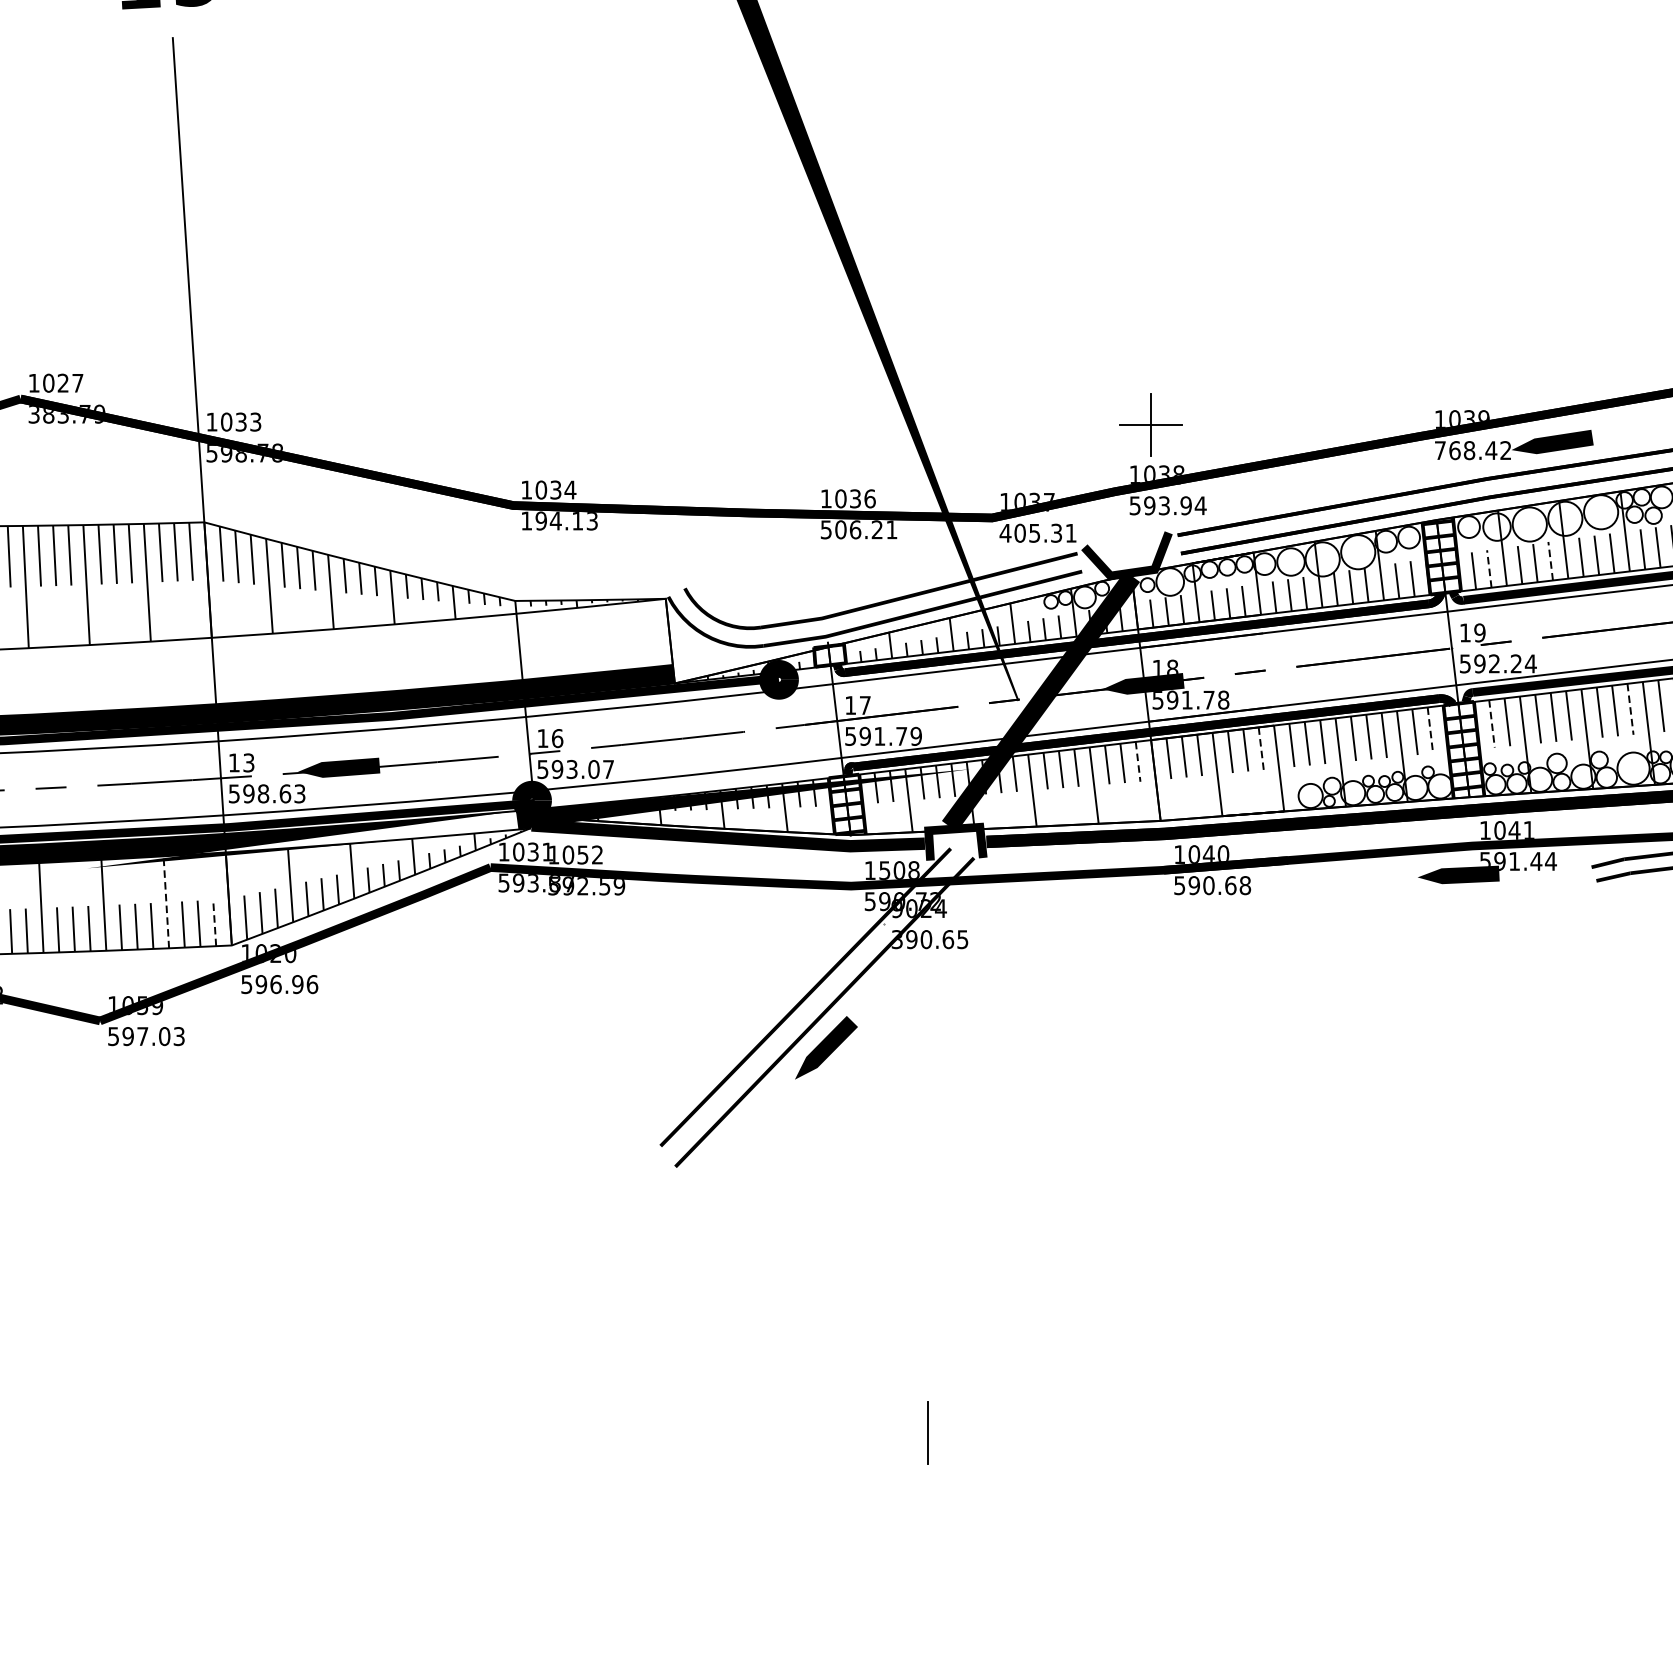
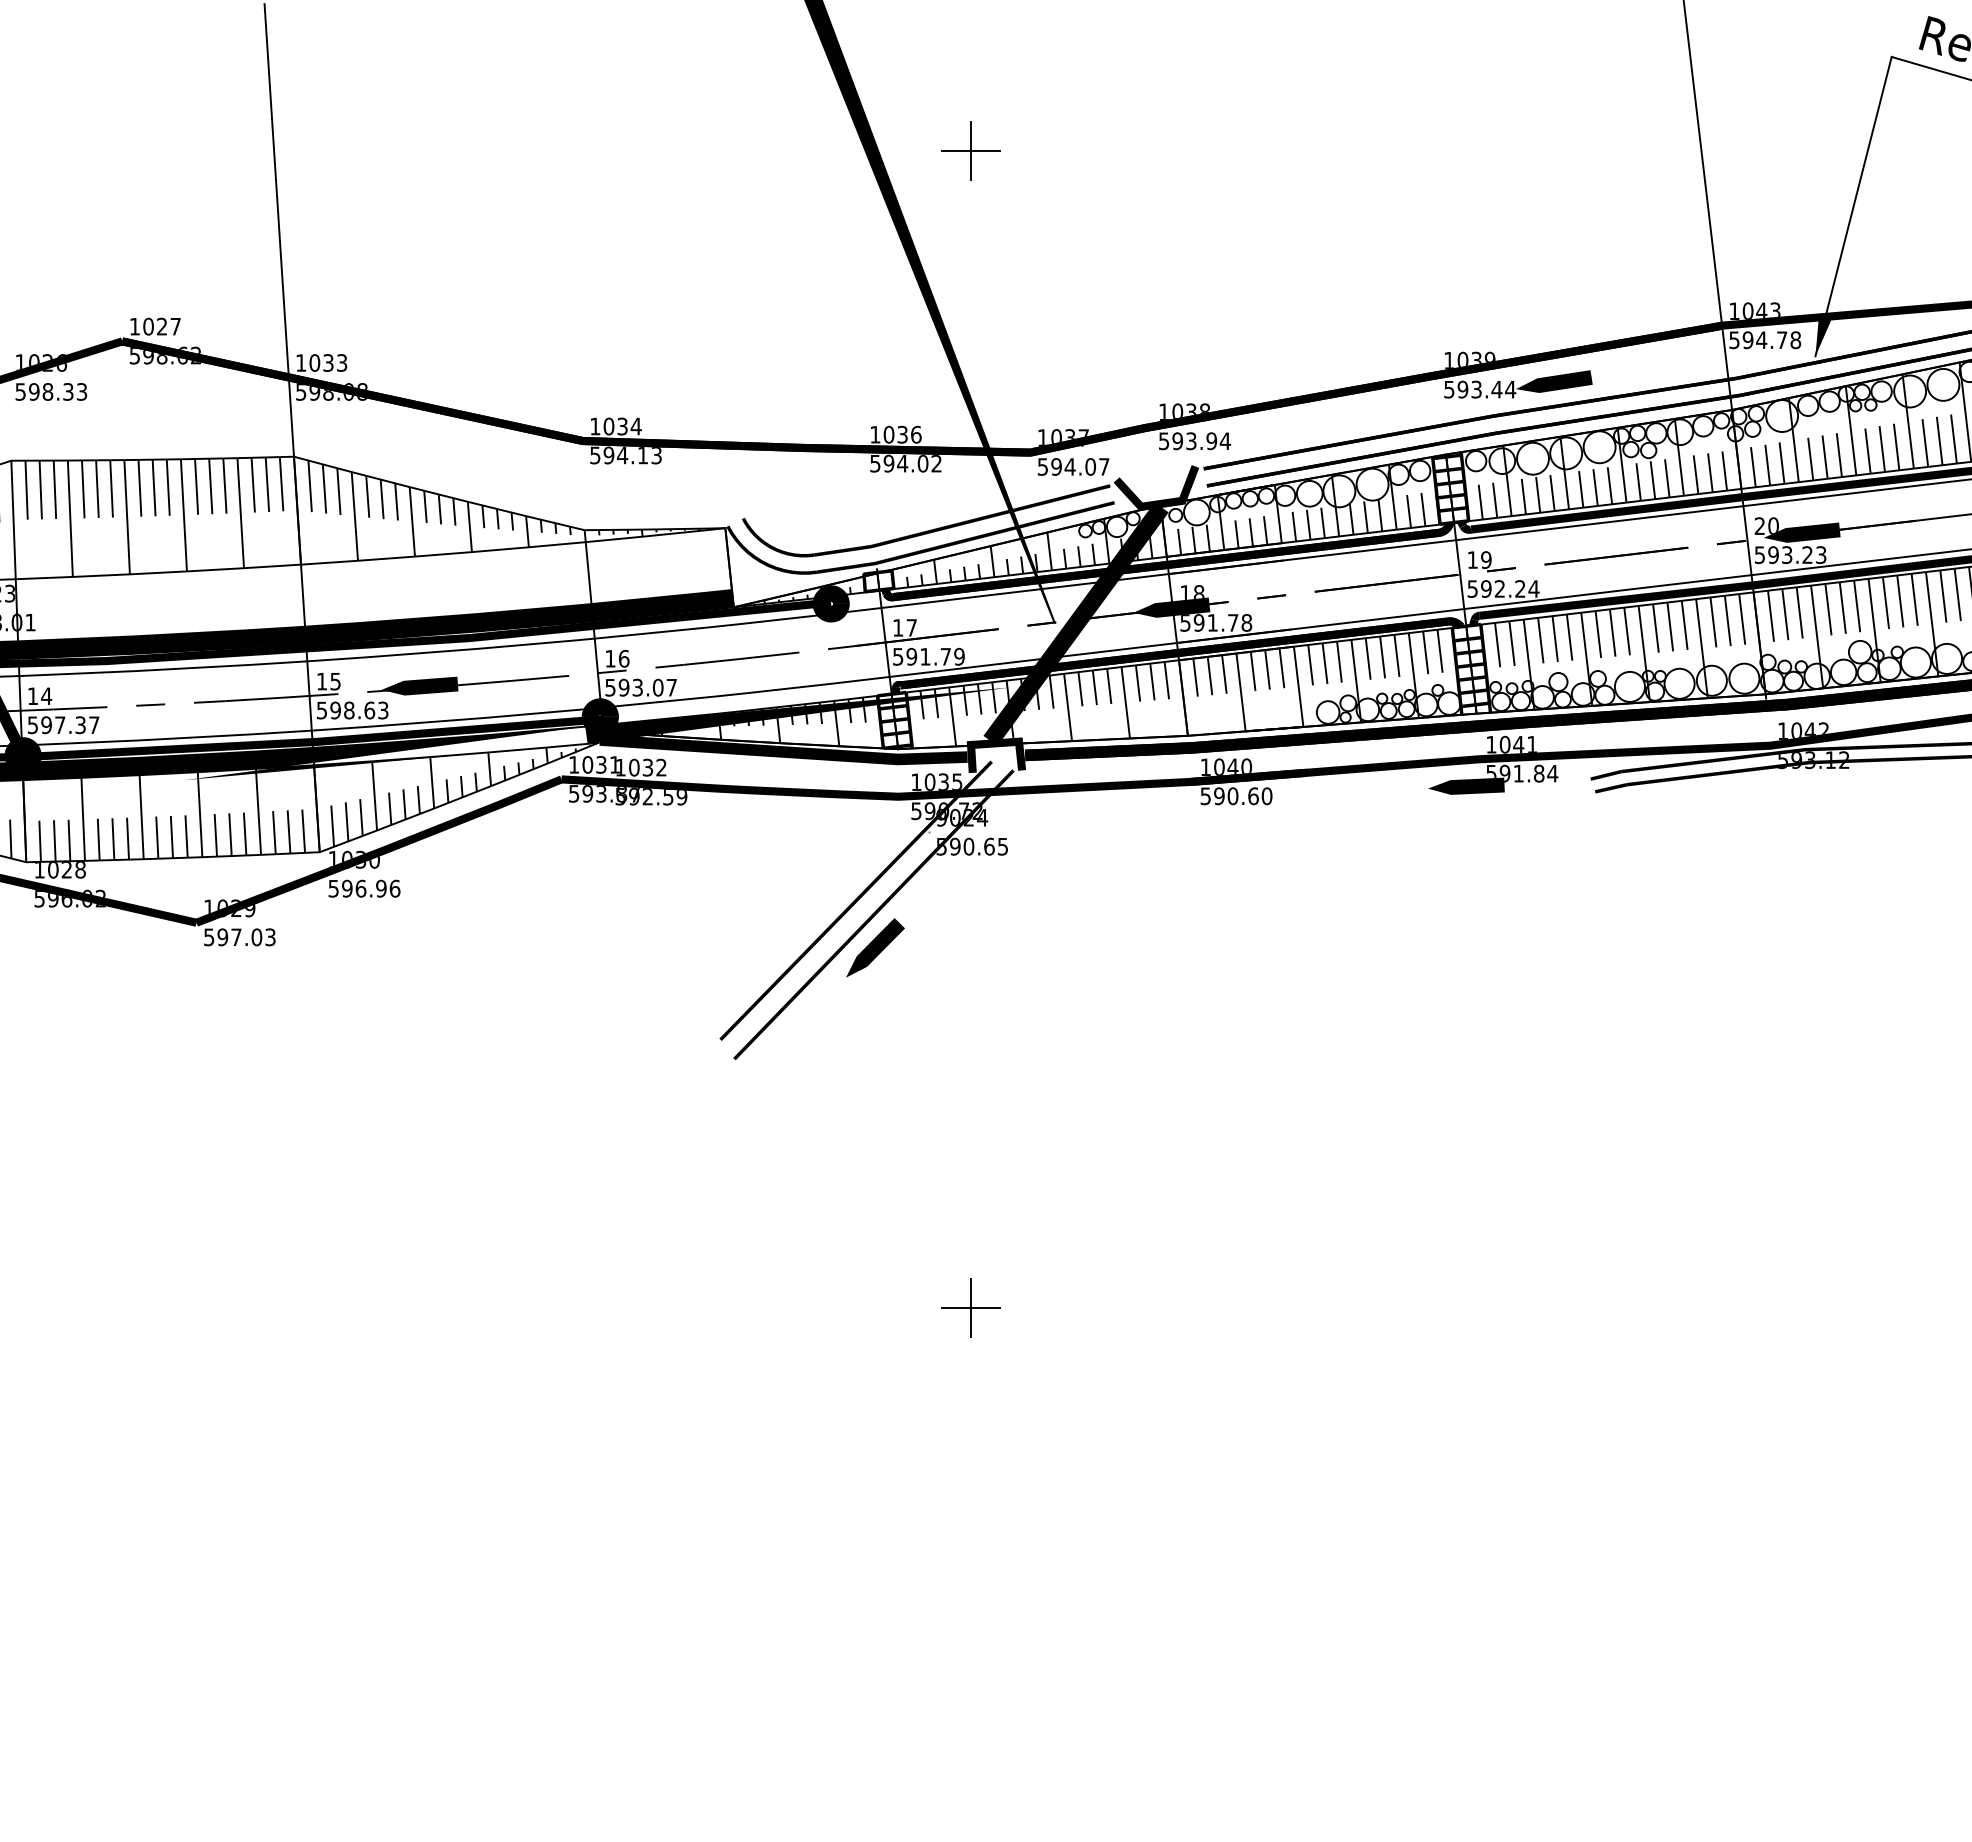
text: (66, 414) -> (165, 355), 383.79 -> 598.62
part: (1150, 424) -> (970, 150), moved
text: (1473, 450) -> (1480, 389), 768.42 -> 593.44
text: (262, 452) -> (348, 391), 598.78 -> 598.08
text: (526, 521) -> (595, 455), 194.13 -> 594.13
text: (866, 529) -> (912, 463), 506.21 -> 594.02
text: (1038, 532) -> (1073, 466), 405.31 -> 594.07
line: (1550, 560) -> (1552, 492), dashed -> solid
line: (1489, 569) -> (1495, 500), dashed -> solid
line: (1630, 709) -> (1627, 631), dashed -> solid
line: (1491, 724) -> (1497, 645), dashed -> solid
line: (1430, 730) -> (1440, 651), dashed -> solid
line: (1260, 748) -> (1281, 668), dashed -> solid
text: (248, 761) -> (335, 680), 13 -> 15
line: (1137, 761) -> (1166, 680), dashed -> solid
text: (583, 853) -> (648, 766), 1052 -> 1032
text: (1535, 861) -> (1538, 773), 591.44 -> 591.84
text: (899, 869) -> (943, 781), 1508 -> 1035
text: (1244, 884) -> (1266, 795), 590.68 -> 590.60
line: (166, 901) -> (258, 811), dashed -> solid
line: (214, 923) -> (303, 831), dashed -> solid
text: (897, 938) -> (941, 845), 390.65 -> 590.65
text: (275, 953) -> (360, 859), 1020 -> 1030
text: (142, 1005) -> (236, 908), 1059 -> 1029
line: (928, 1433) -> (970, 1308), added

